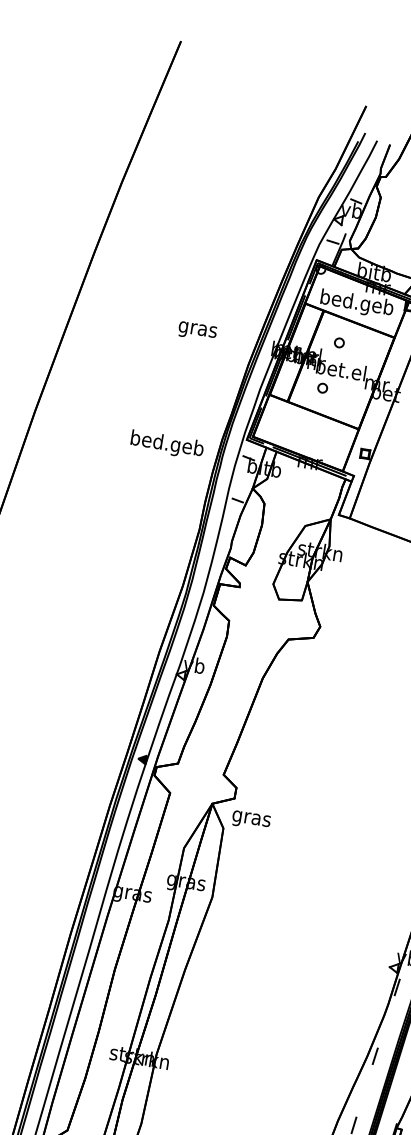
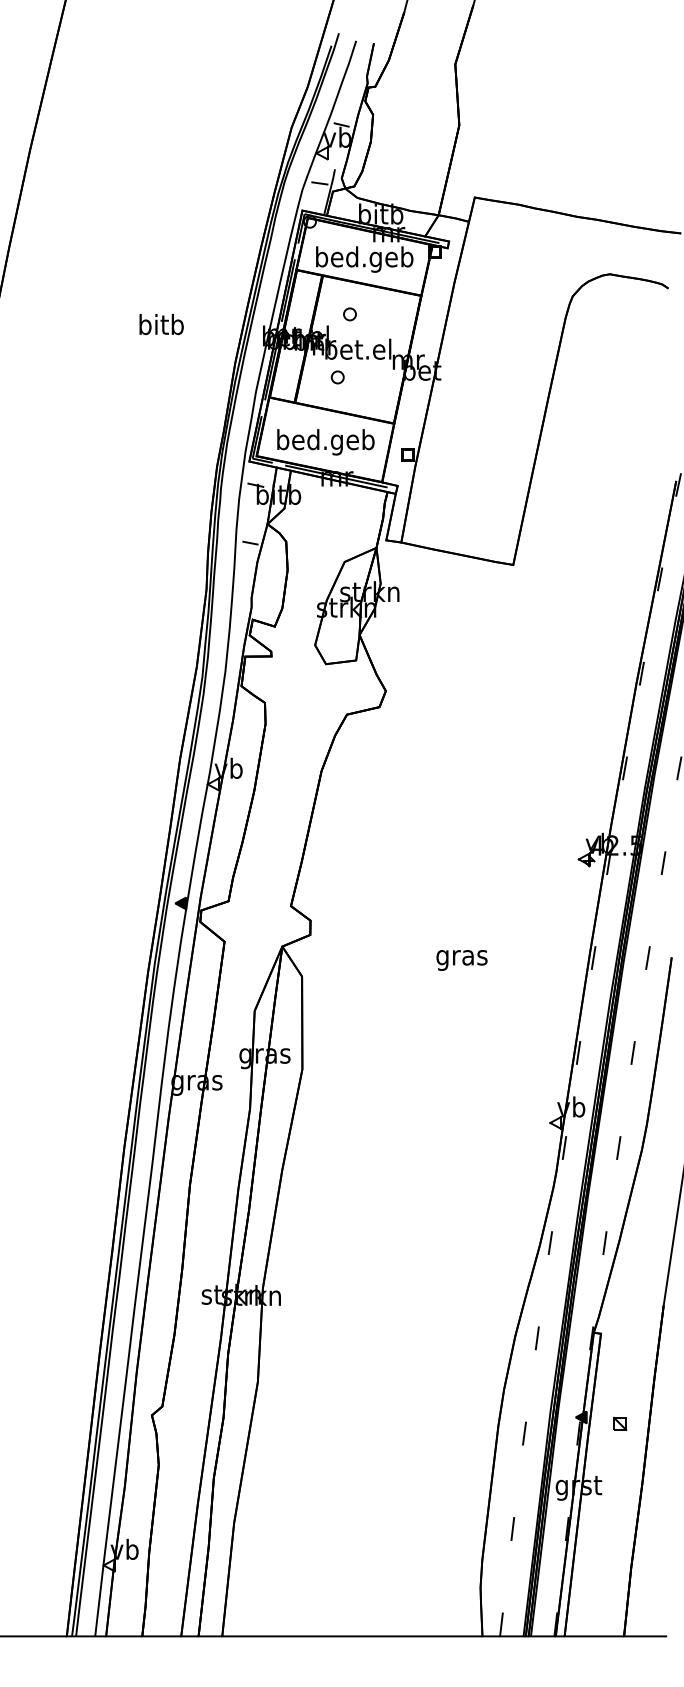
text: (197, 329) -> (160, 327), gras -> bitb
text: (166, 445) -> (325, 442), moved
text: (250, 820) -> (461, 960), moved

